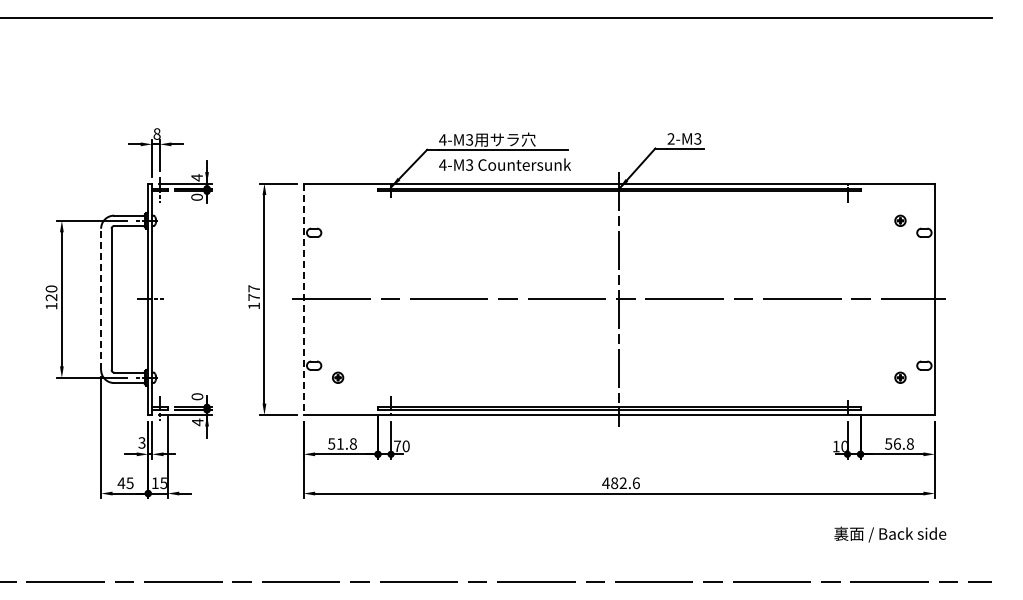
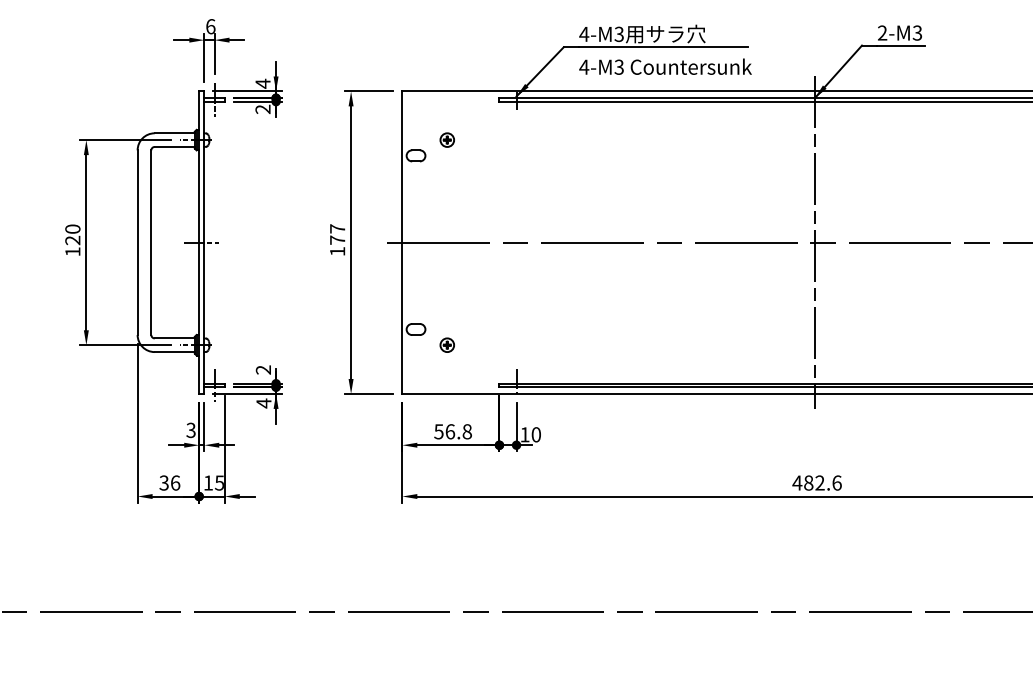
text: (156, 133) -> (210, 25), 8 -> 6
text: (196, 196) -> (262, 108), 0 -> 2
part: (338, 220) -> (447, 139), added
line: (101, 299) -> (138, 242), dashed -> solid
line: (303, 299) -> (402, 242), dashed -> solid
text: (197, 396) -> (263, 369), 0 -> 2
text: (340, 443) -> (450, 431), 51.8 -> 56.8
text: (397, 445) -> (524, 433), 70 -> 10
text: (125, 483) -> (169, 483), 45 -> 36

